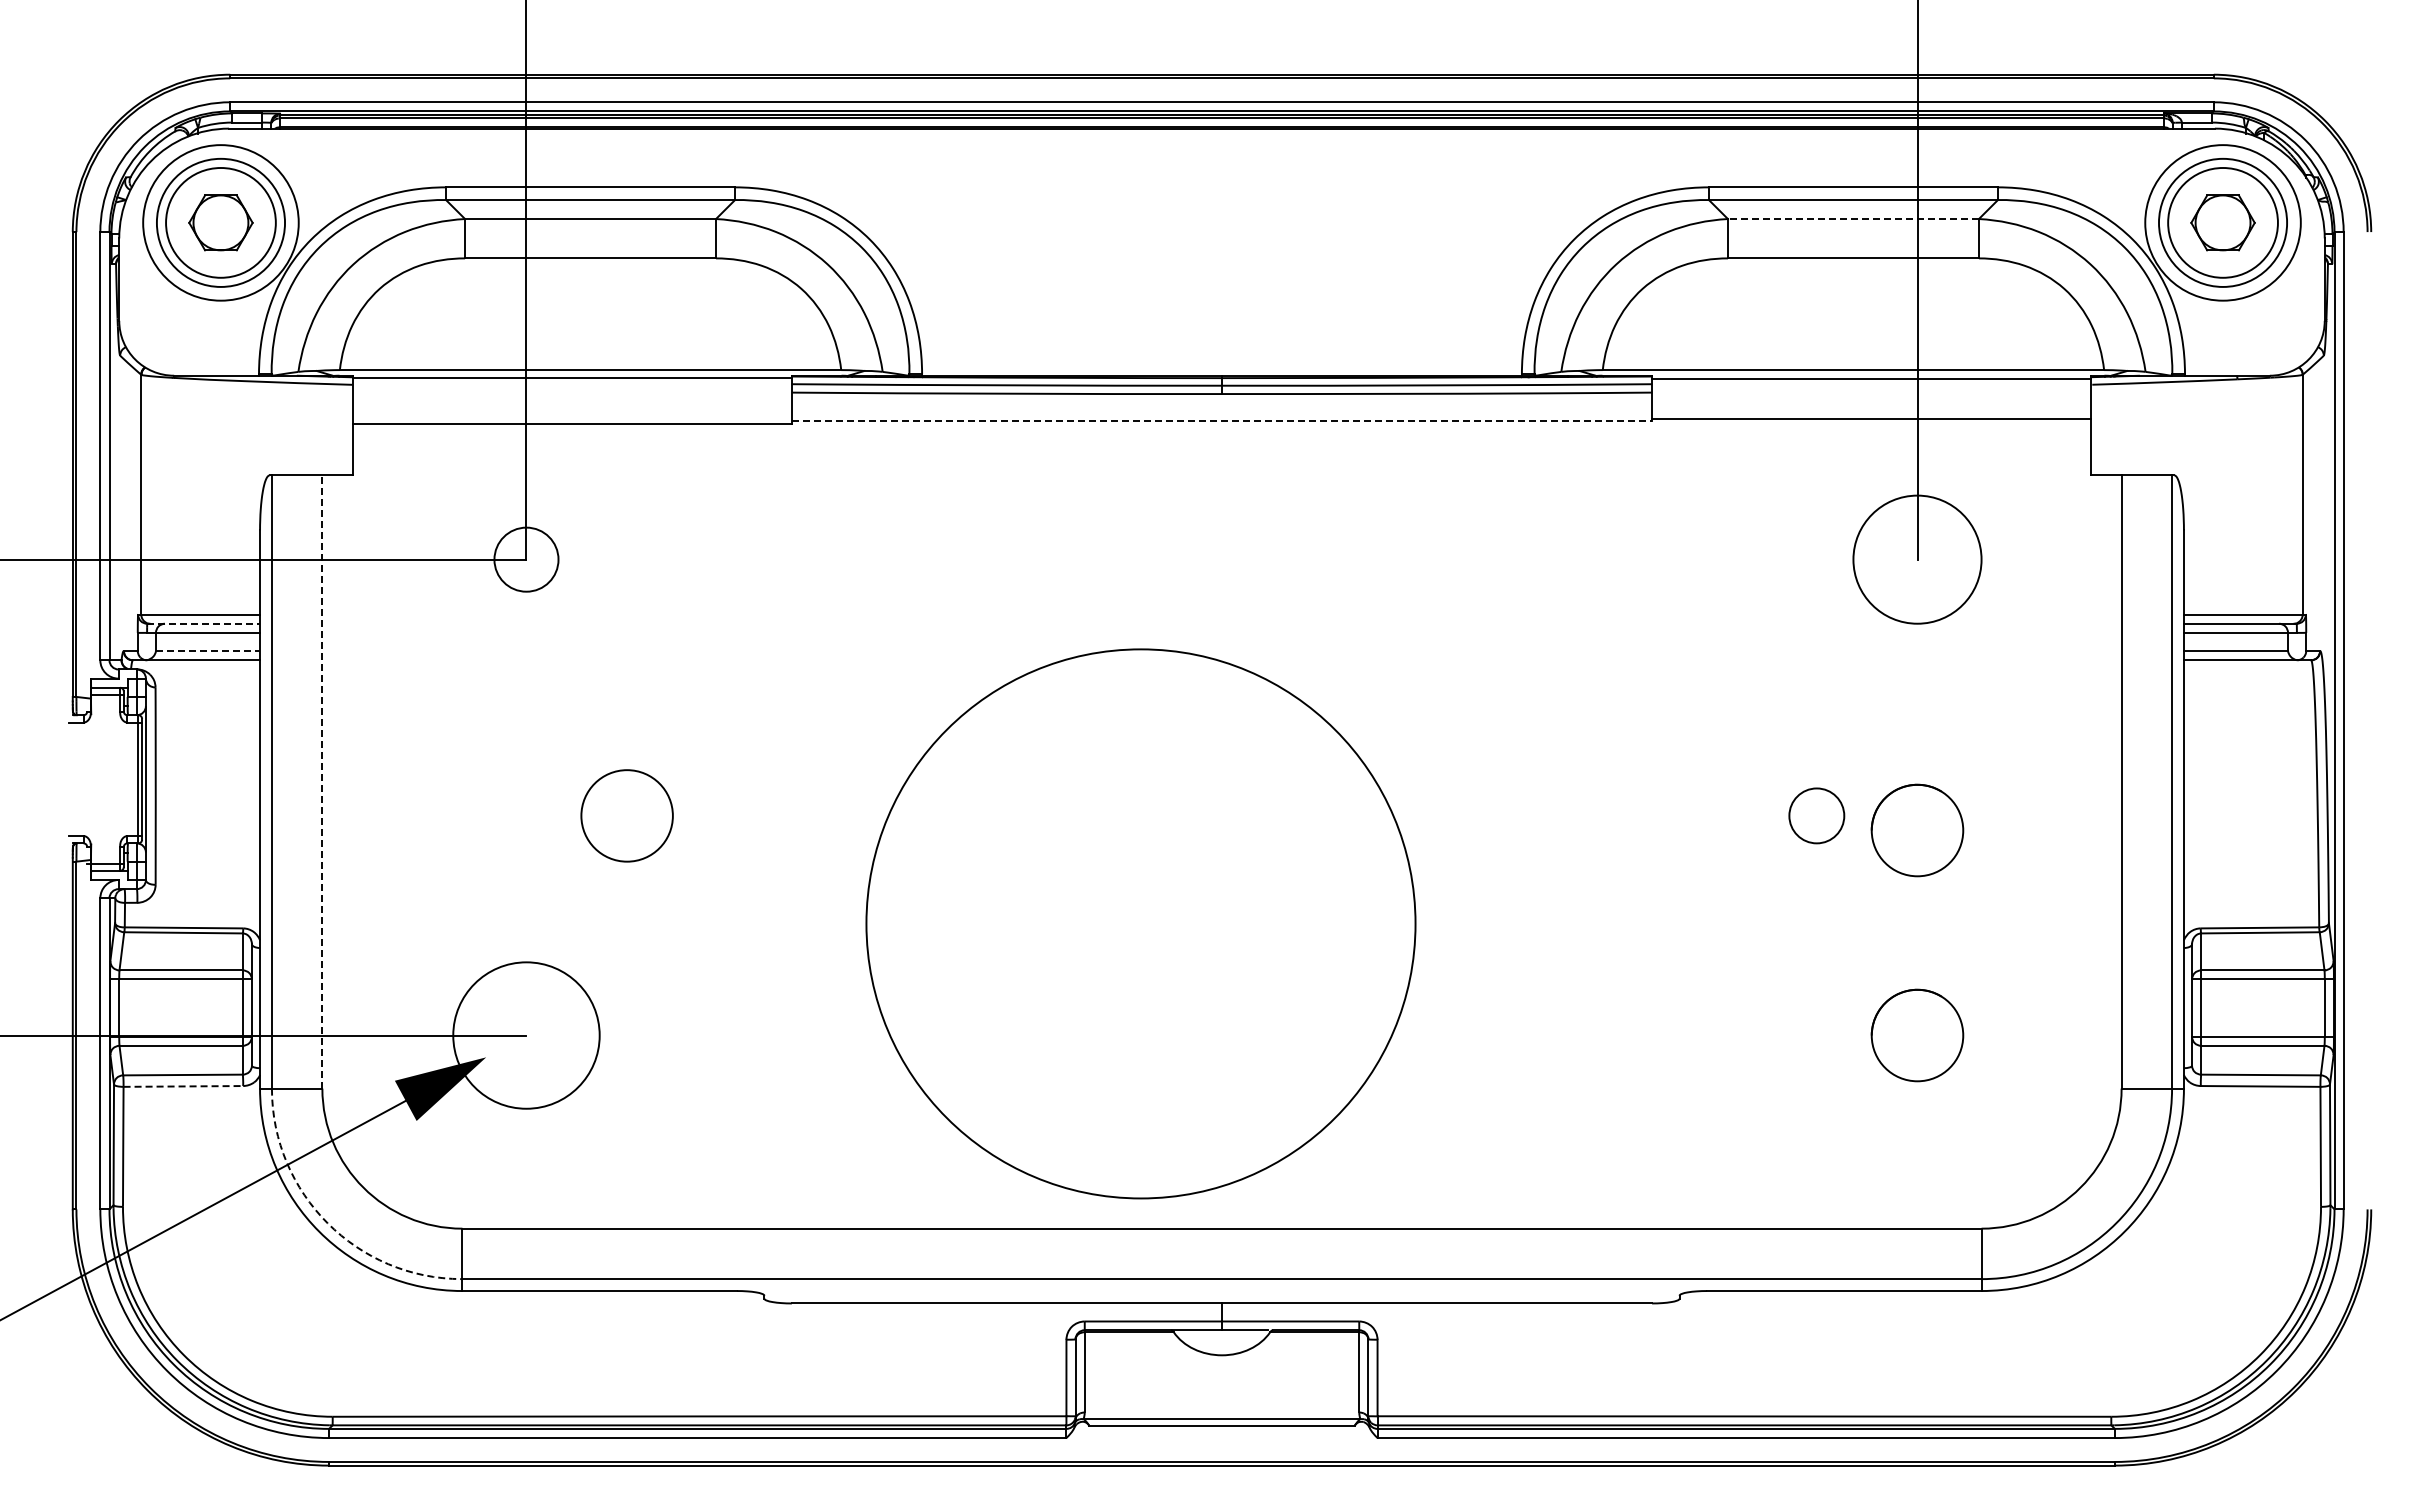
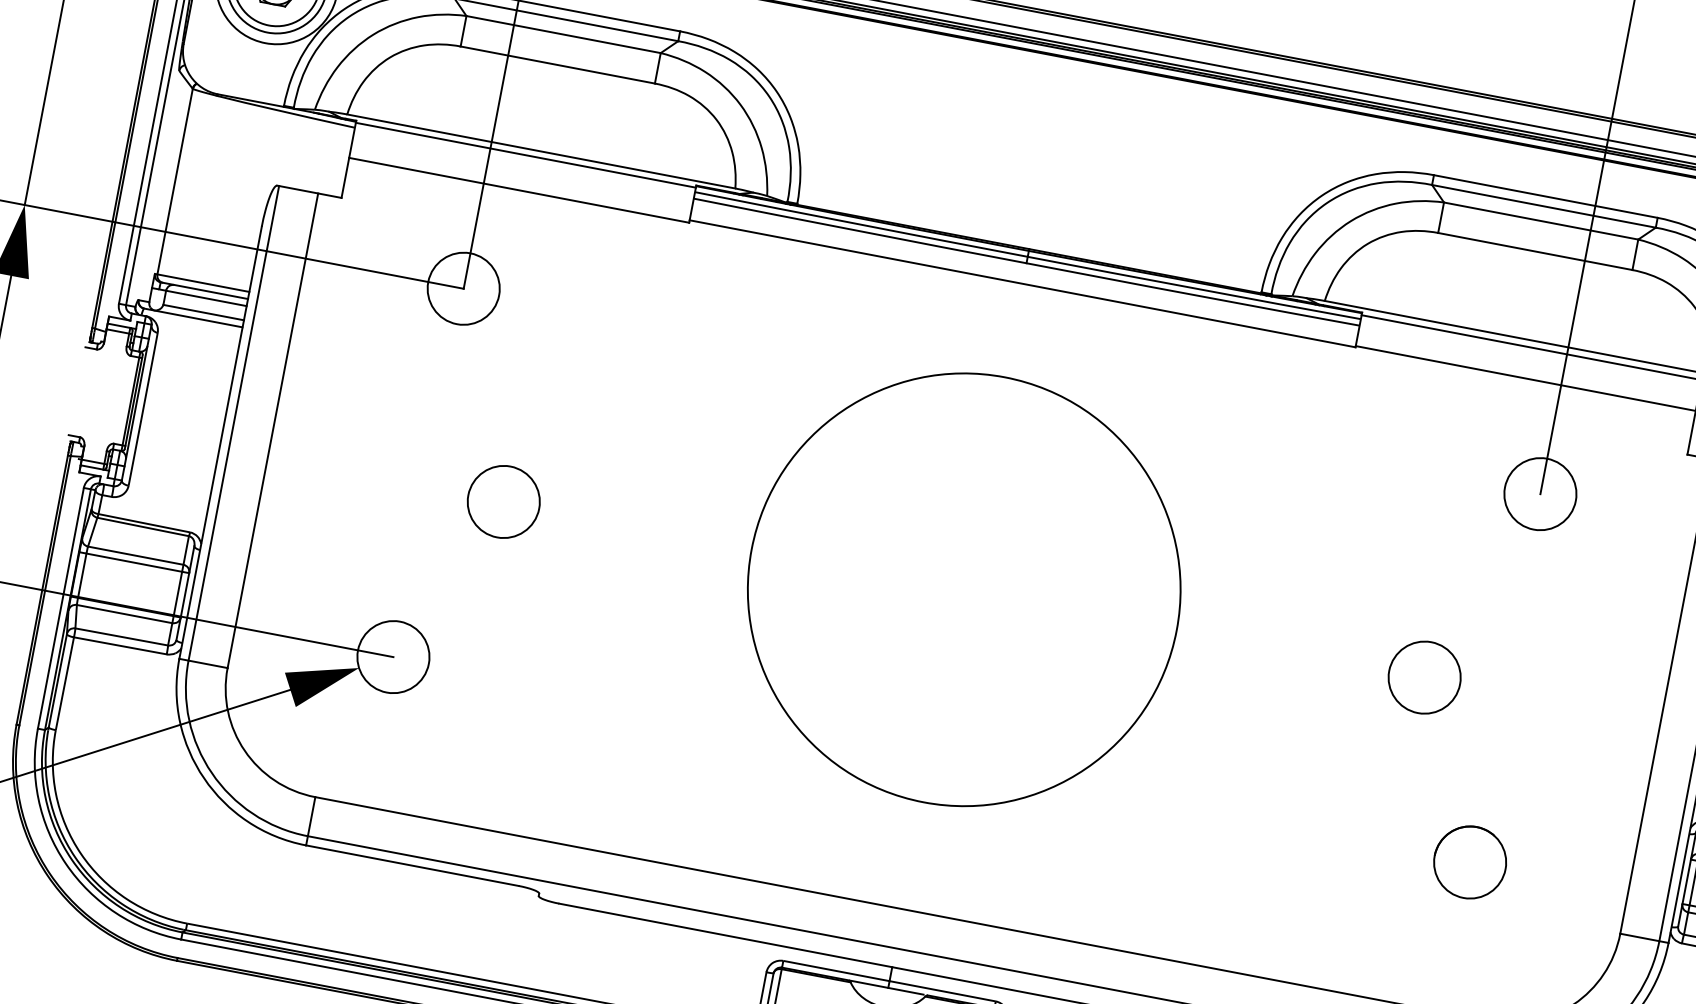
line: (1852, 219) -> (1540, 221), dashed -> solid
line: (1222, 420) -> (1023, 283), dashed -> solid
circle: (526, 559) -> (463, 288), size x1.43
circle: (1917, 559) -> (1540, 494), size x0.71
line: (204, 623) -> (205, 290), dashed -> solid
line: (208, 651) -> (204, 312), dashed -> solid
line: (322, 782) -> (272, 431), dashed -> solid
circle: (1816, 815) -> (1424, 677), size x1.67
part: (1917, 830) -> (1500, 703), removed
circle: (1140, 923) -> (963, 589), moved
circle: (526, 1035) -> (393, 657), size x0.62
line: (183, 1086) -> (120, 645), dashed -> solid
arc: (327, 1223) -> (211, 773), dashed -> solid

